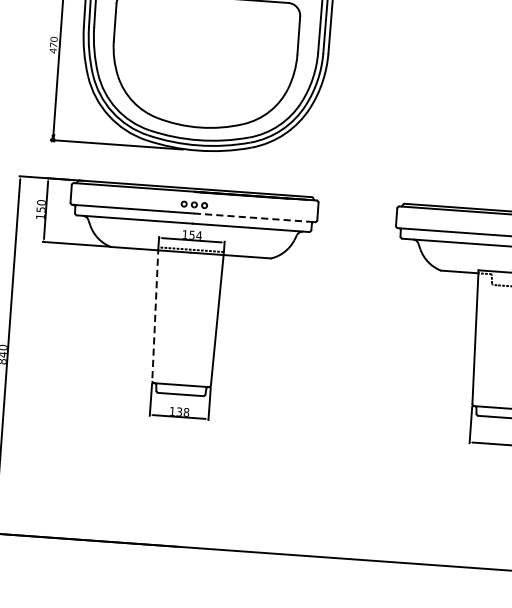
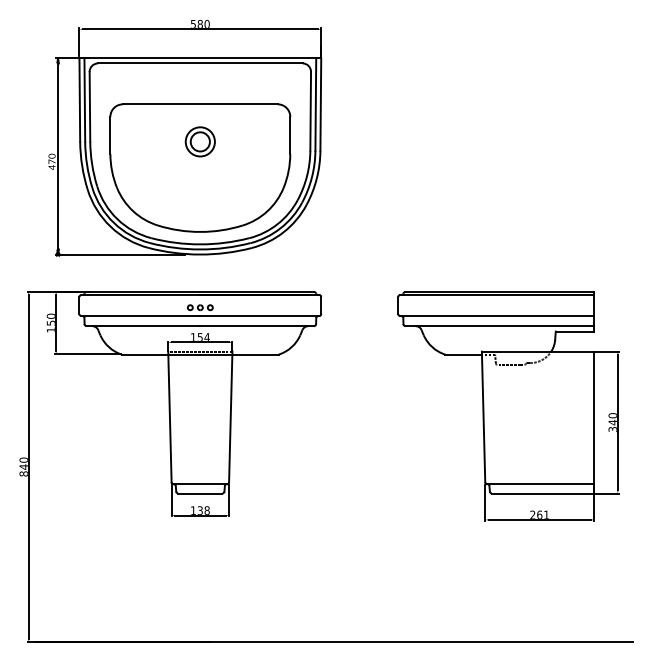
part: (205, 35) -> (199, 141), added
line: (254, 218) -> (259, 316), dashed -> solid
line: (154, 314) -> (169, 417), dashed -> solid

